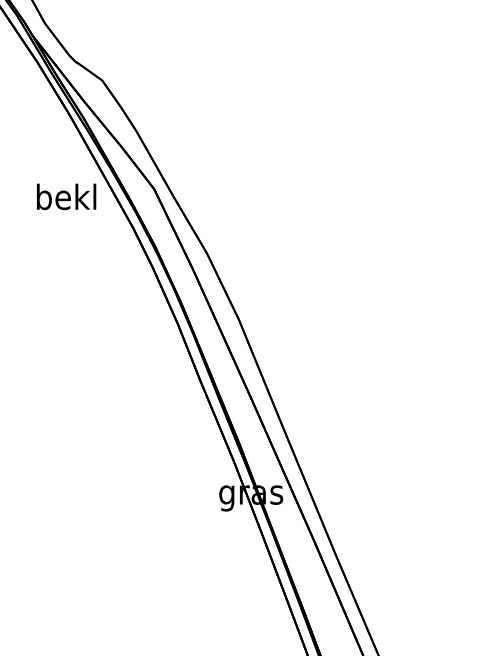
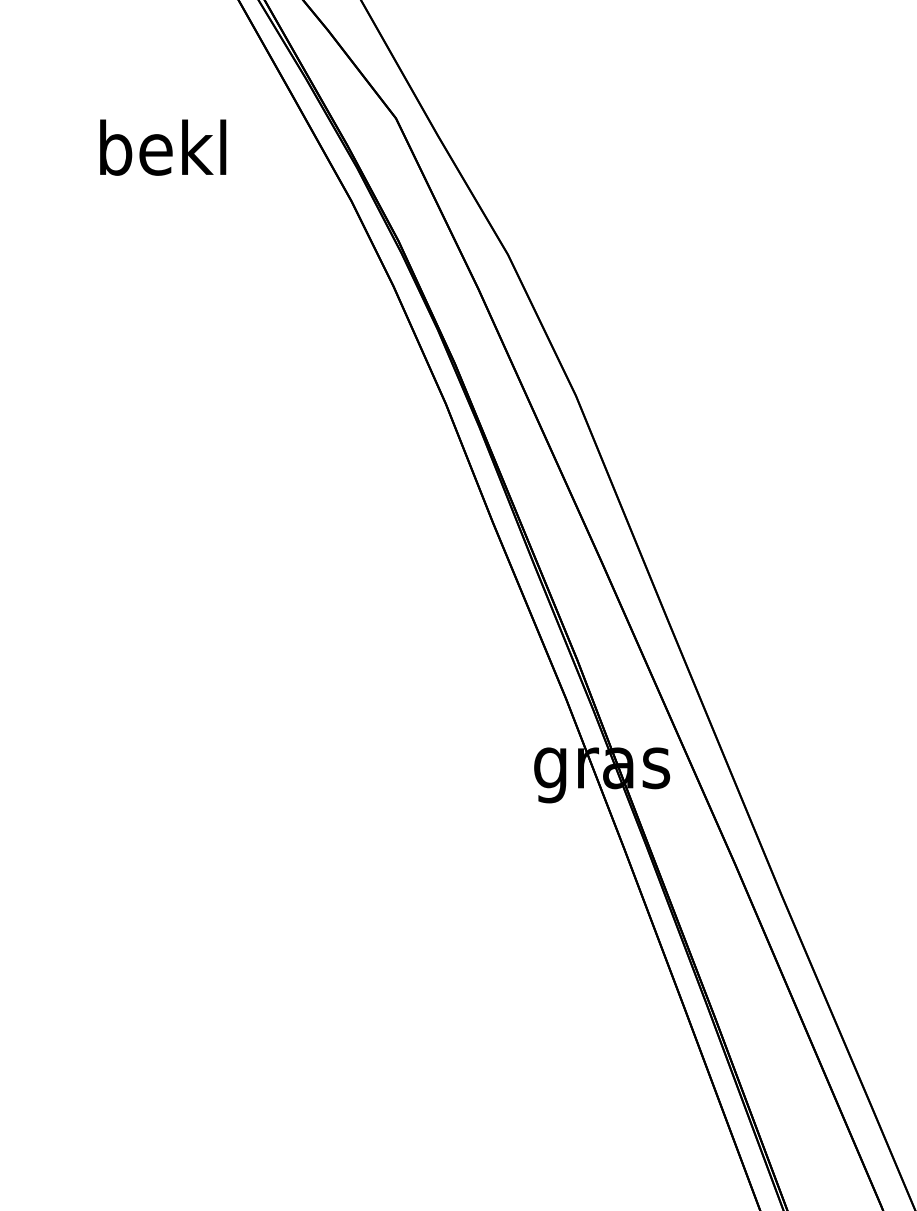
text: (66, 196) -> (163, 146), moved

